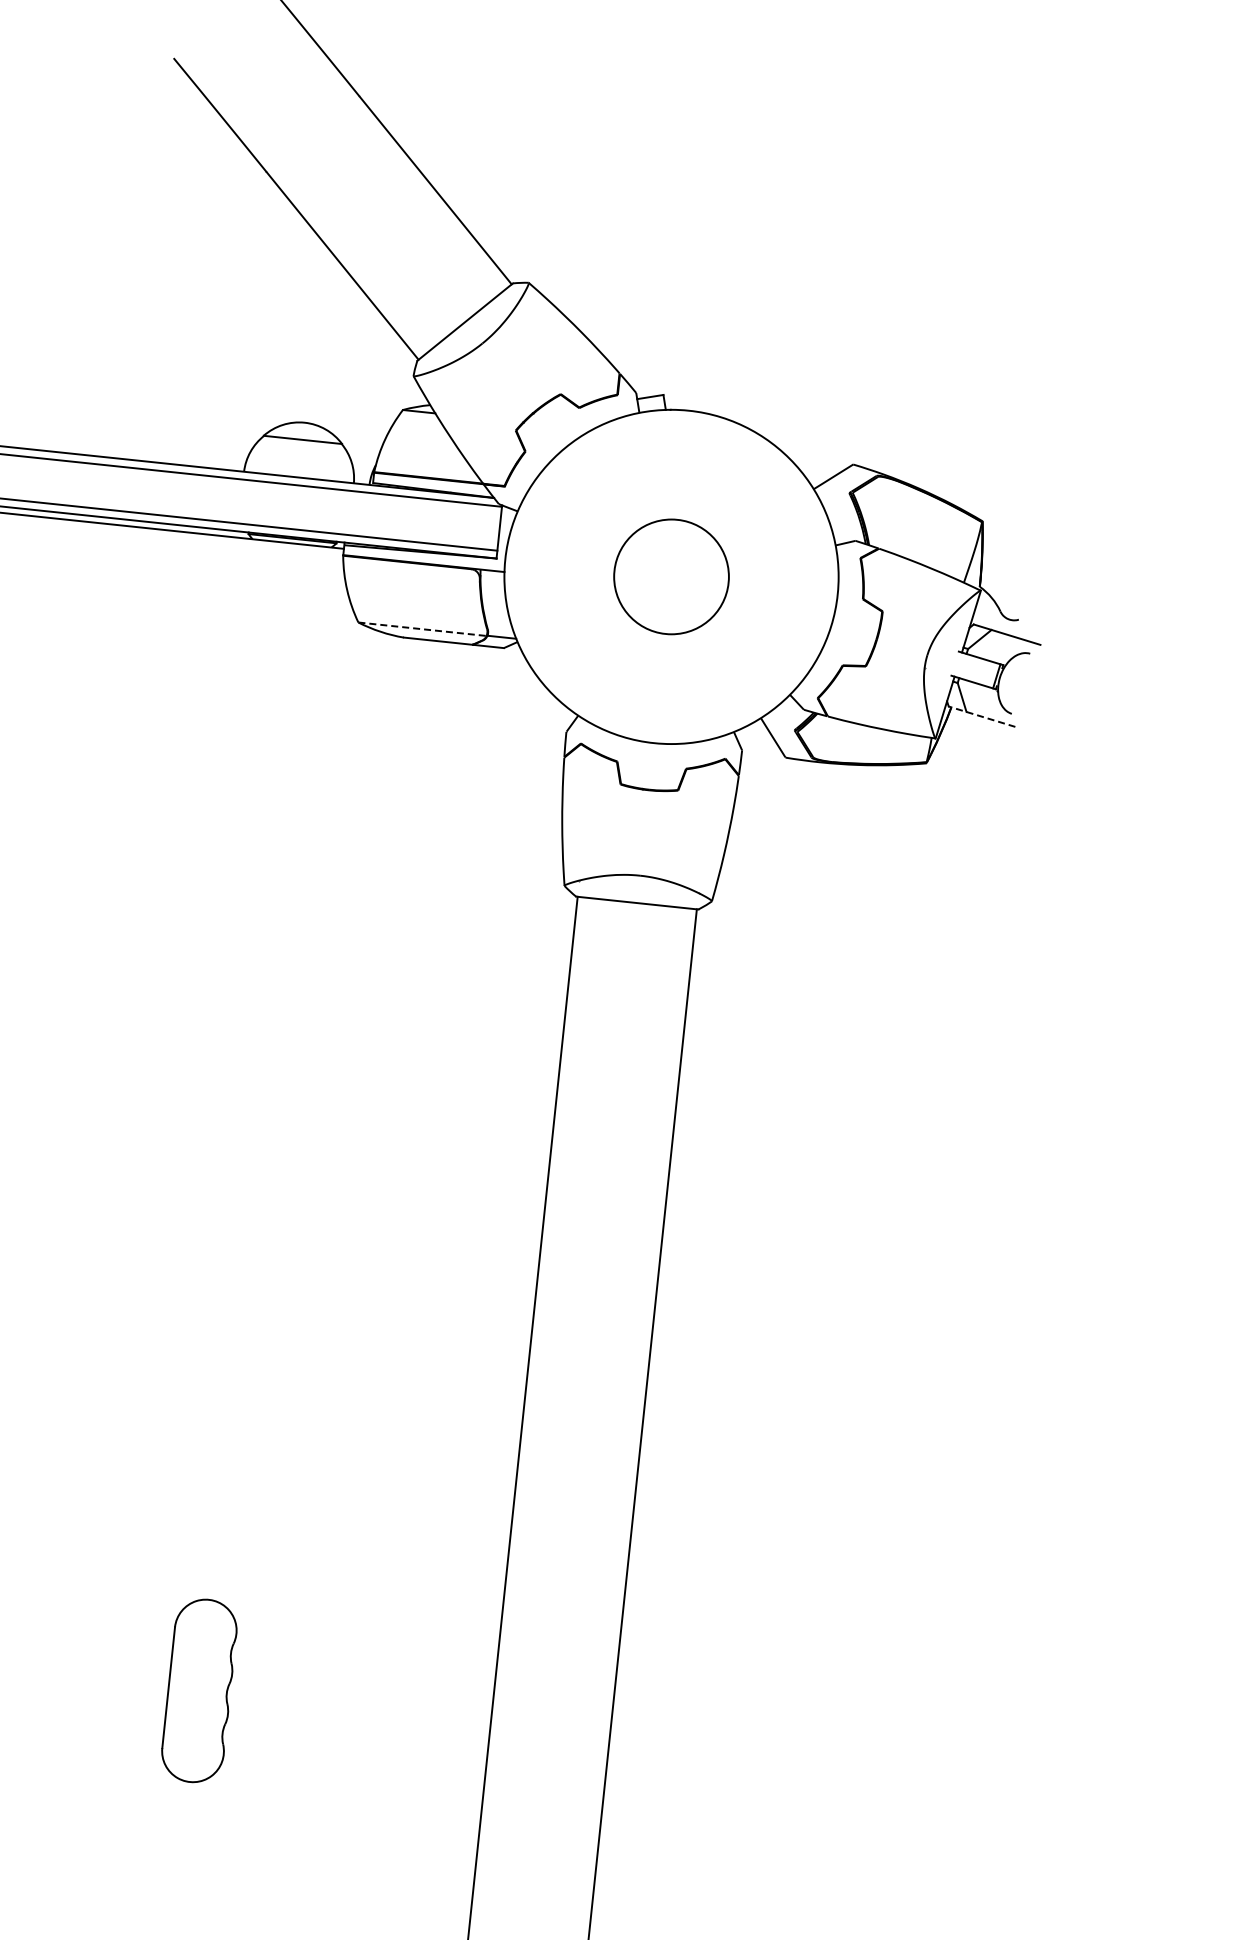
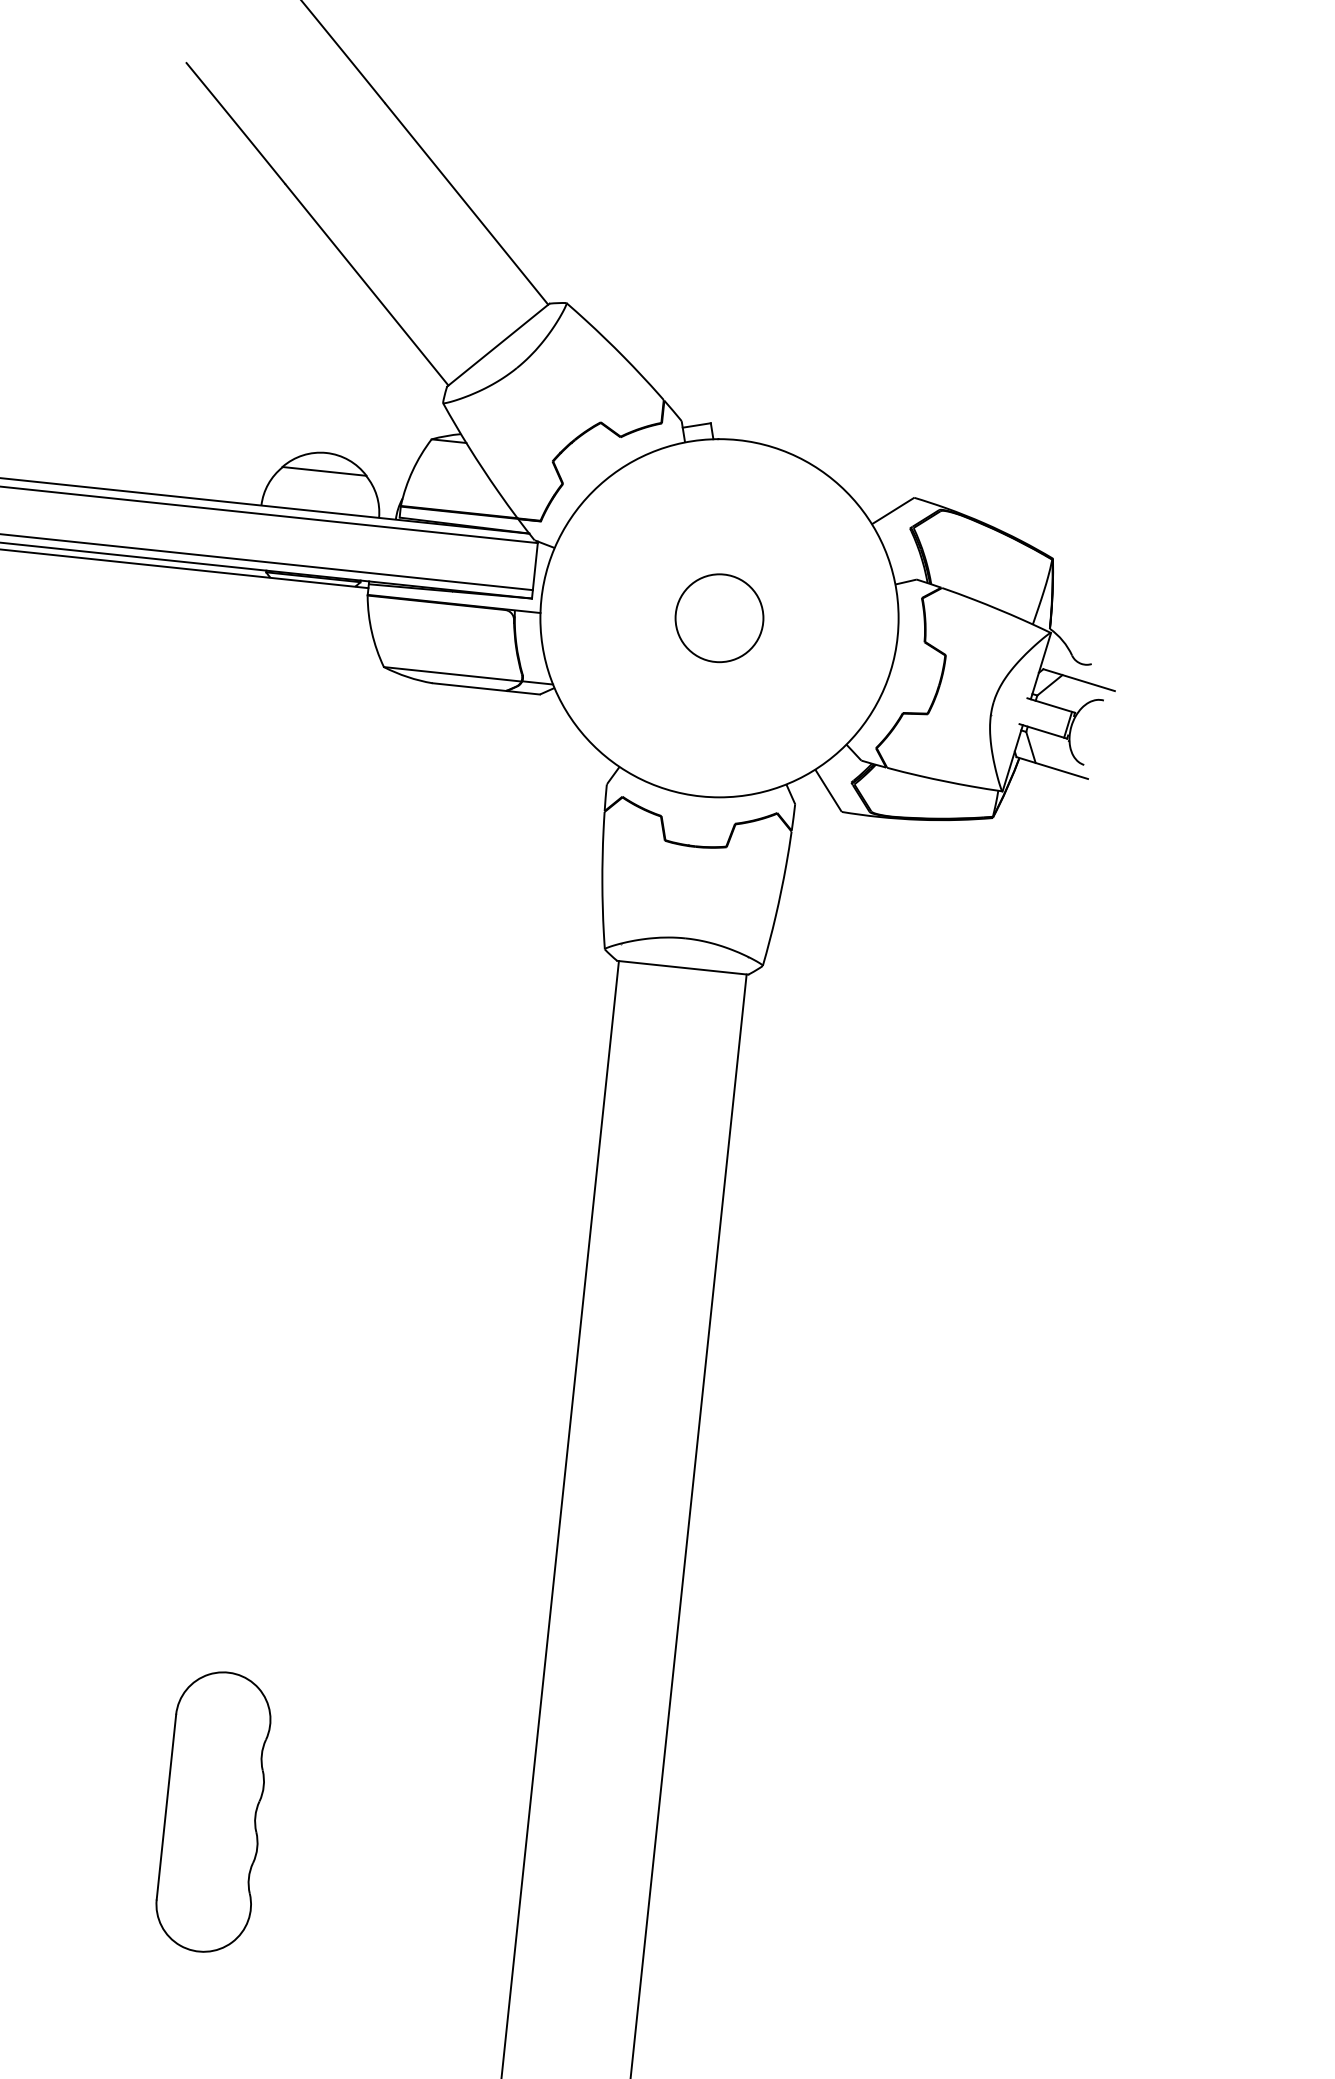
circle: (671, 576) -> (719, 617), size x0.71
line: (423, 629) -> (453, 674), dashed -> solid
line: (982, 716) -> (1052, 767), dashed -> solid
part: (199, 1690) -> (213, 1811), size x1.43

